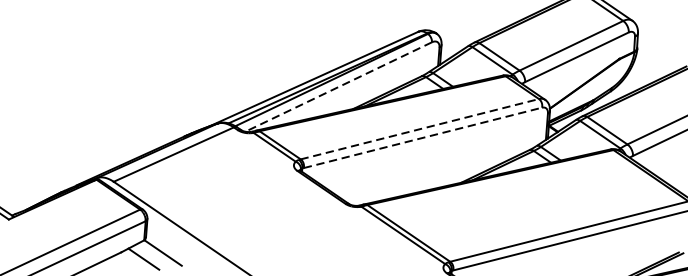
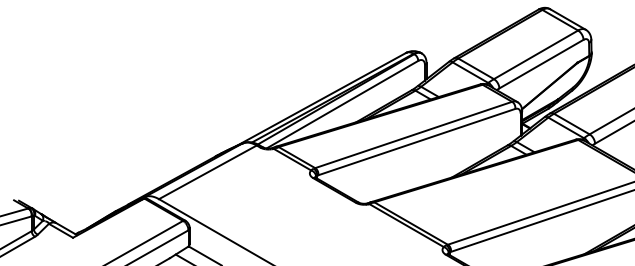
line: (338, 86) -> (342, 104), dashed -> solid
line: (420, 128) -> (414, 134), dashed -> solid
line: (422, 138) -> (416, 142), dashed -> solid

